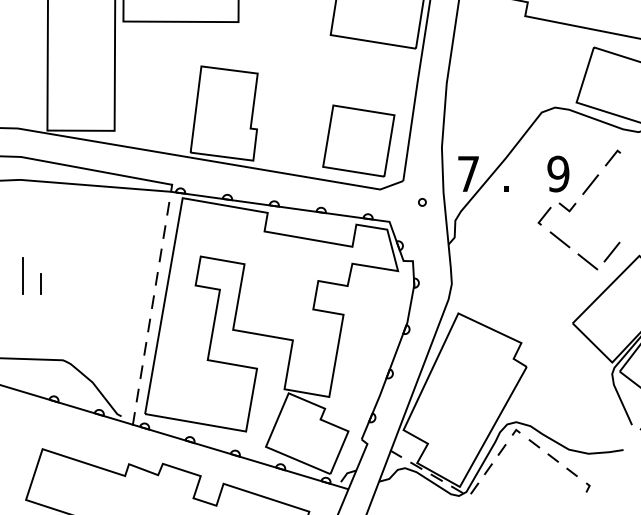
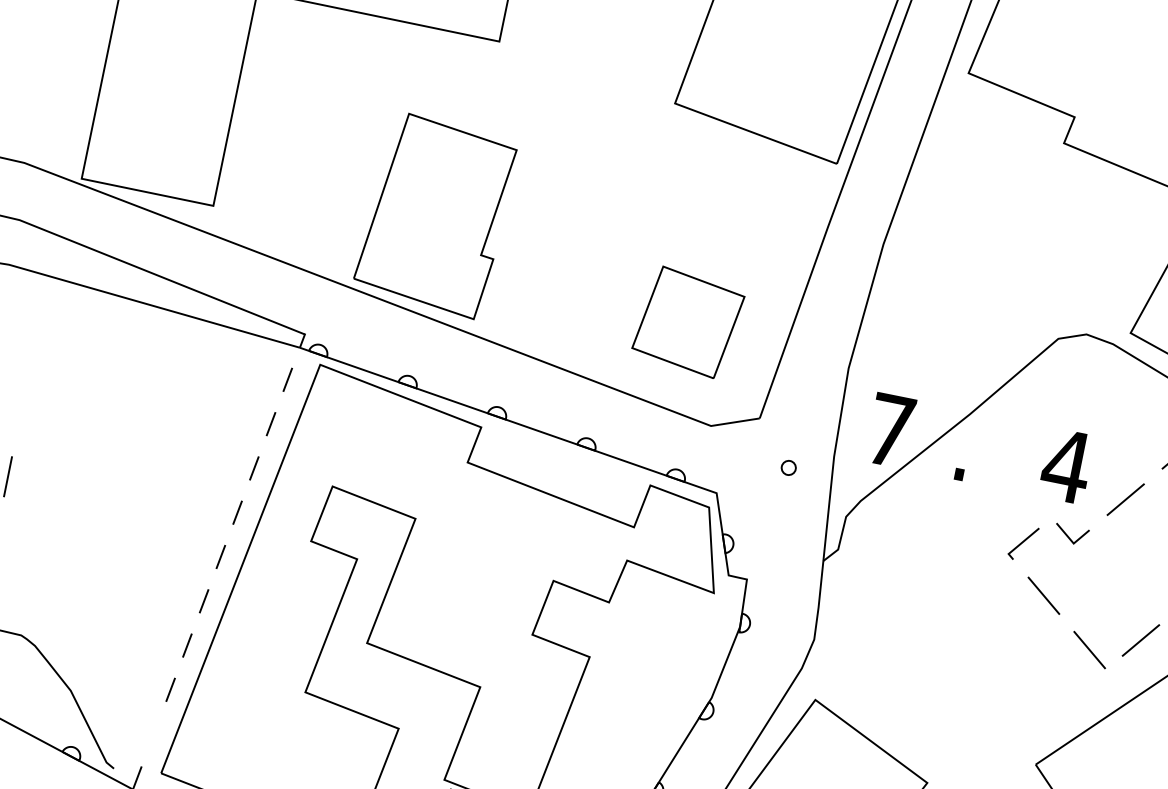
part: (358, 140) -> (687, 321), size x0.7
text: (557, 173) -> (1065, 464), 9 -> 4
line: (137, 395) -> (153, 733), removed

